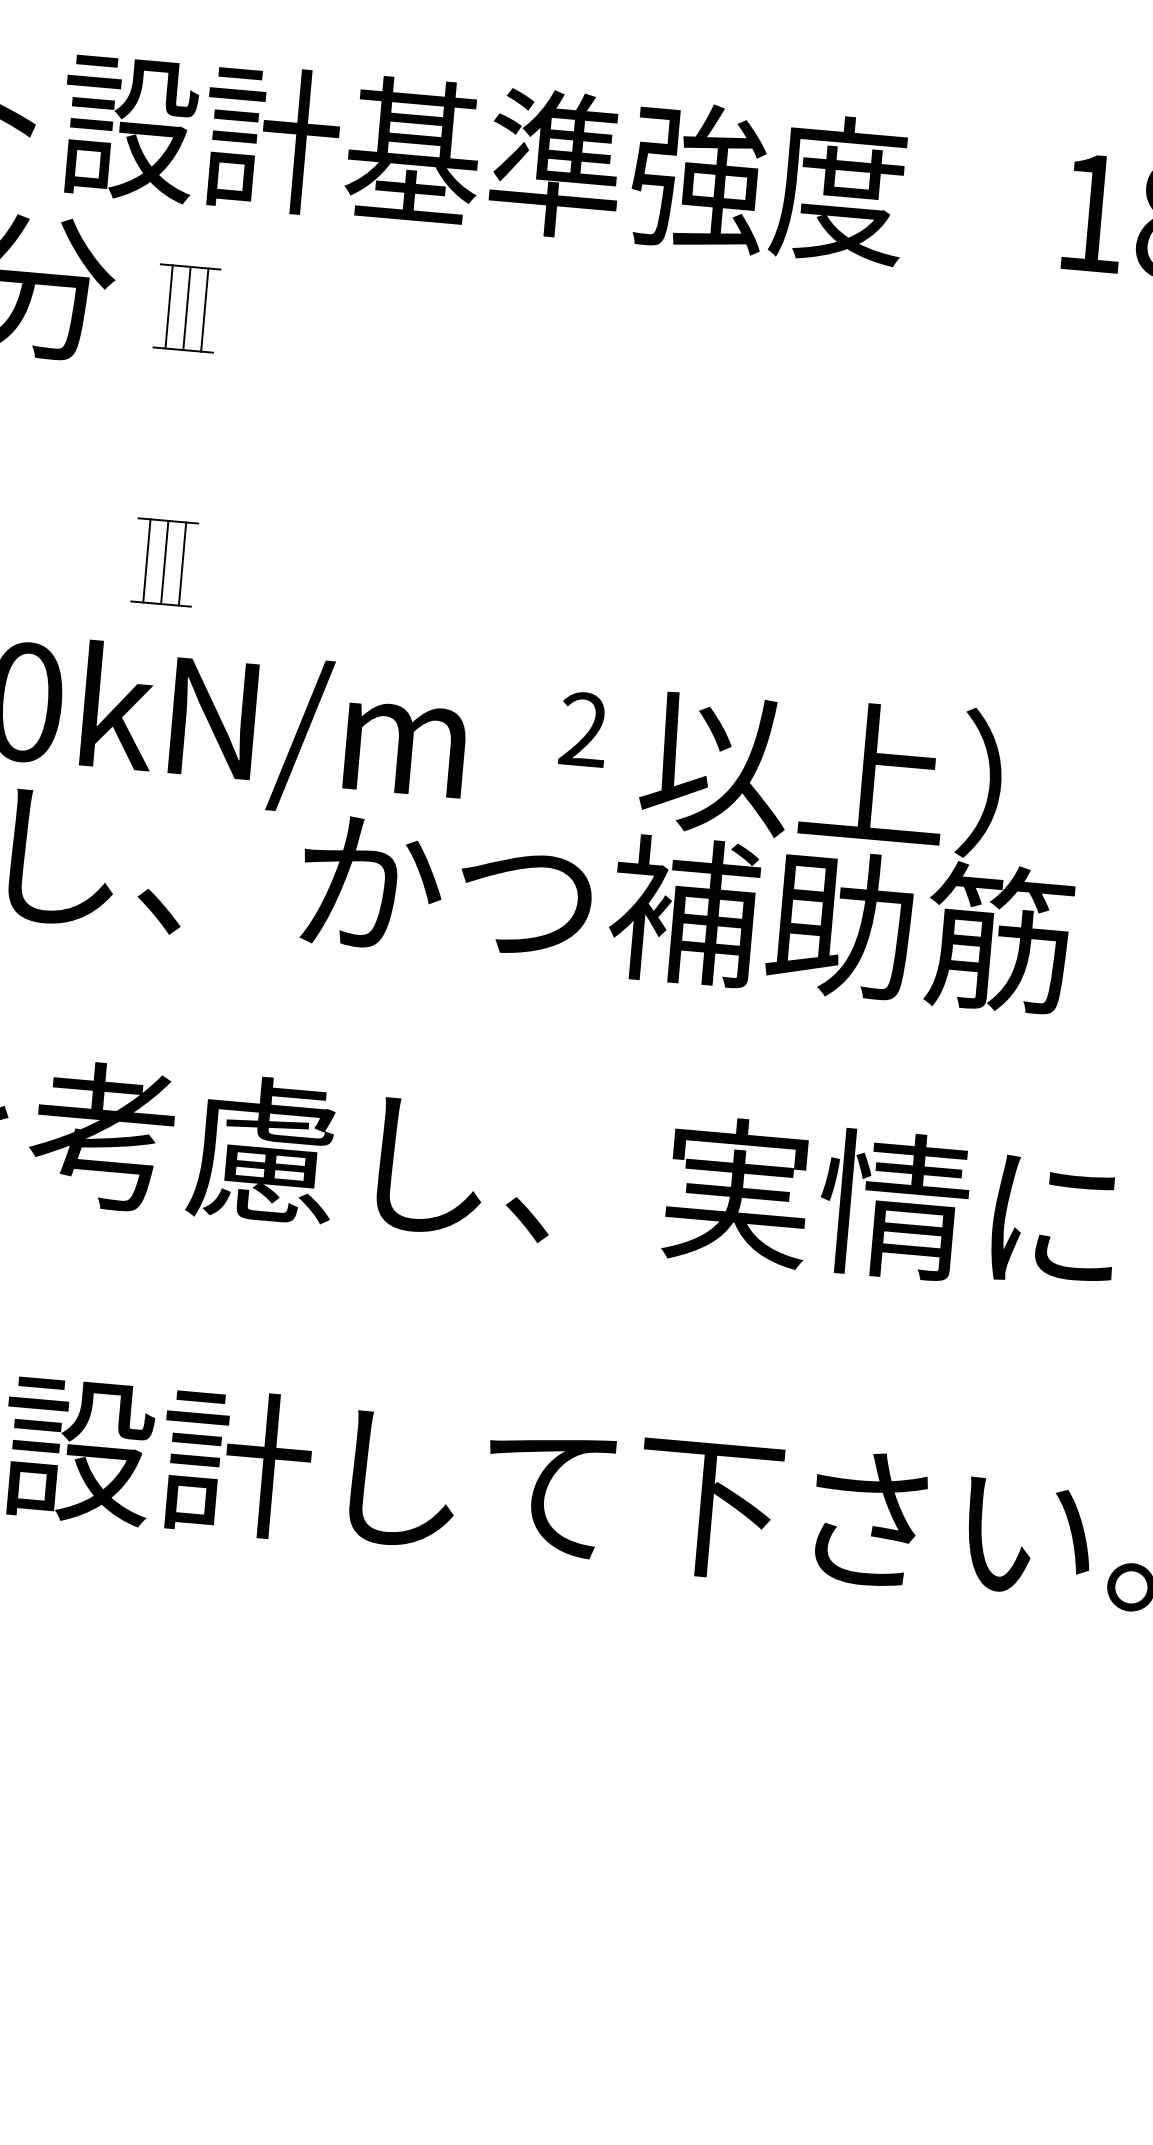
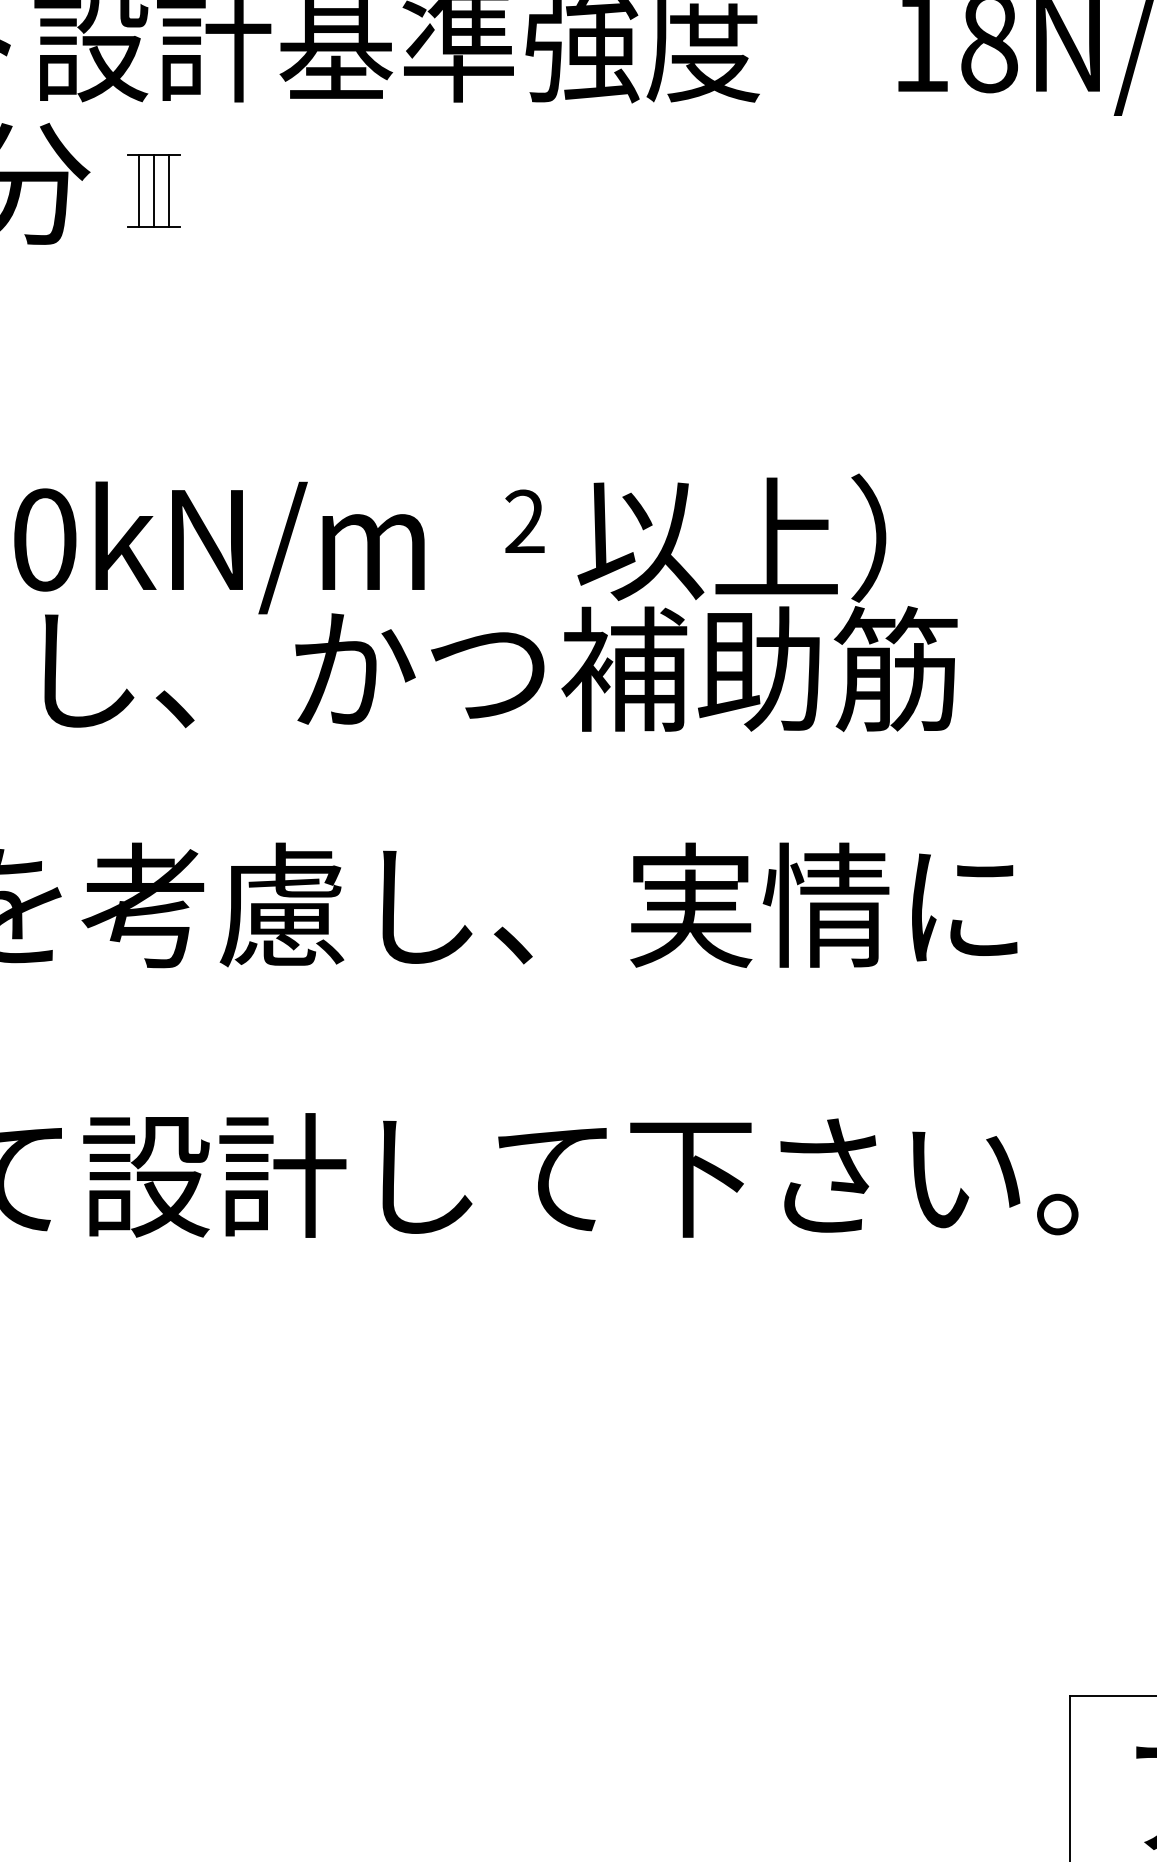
part: (164, 561) -> (153, 409), removed

